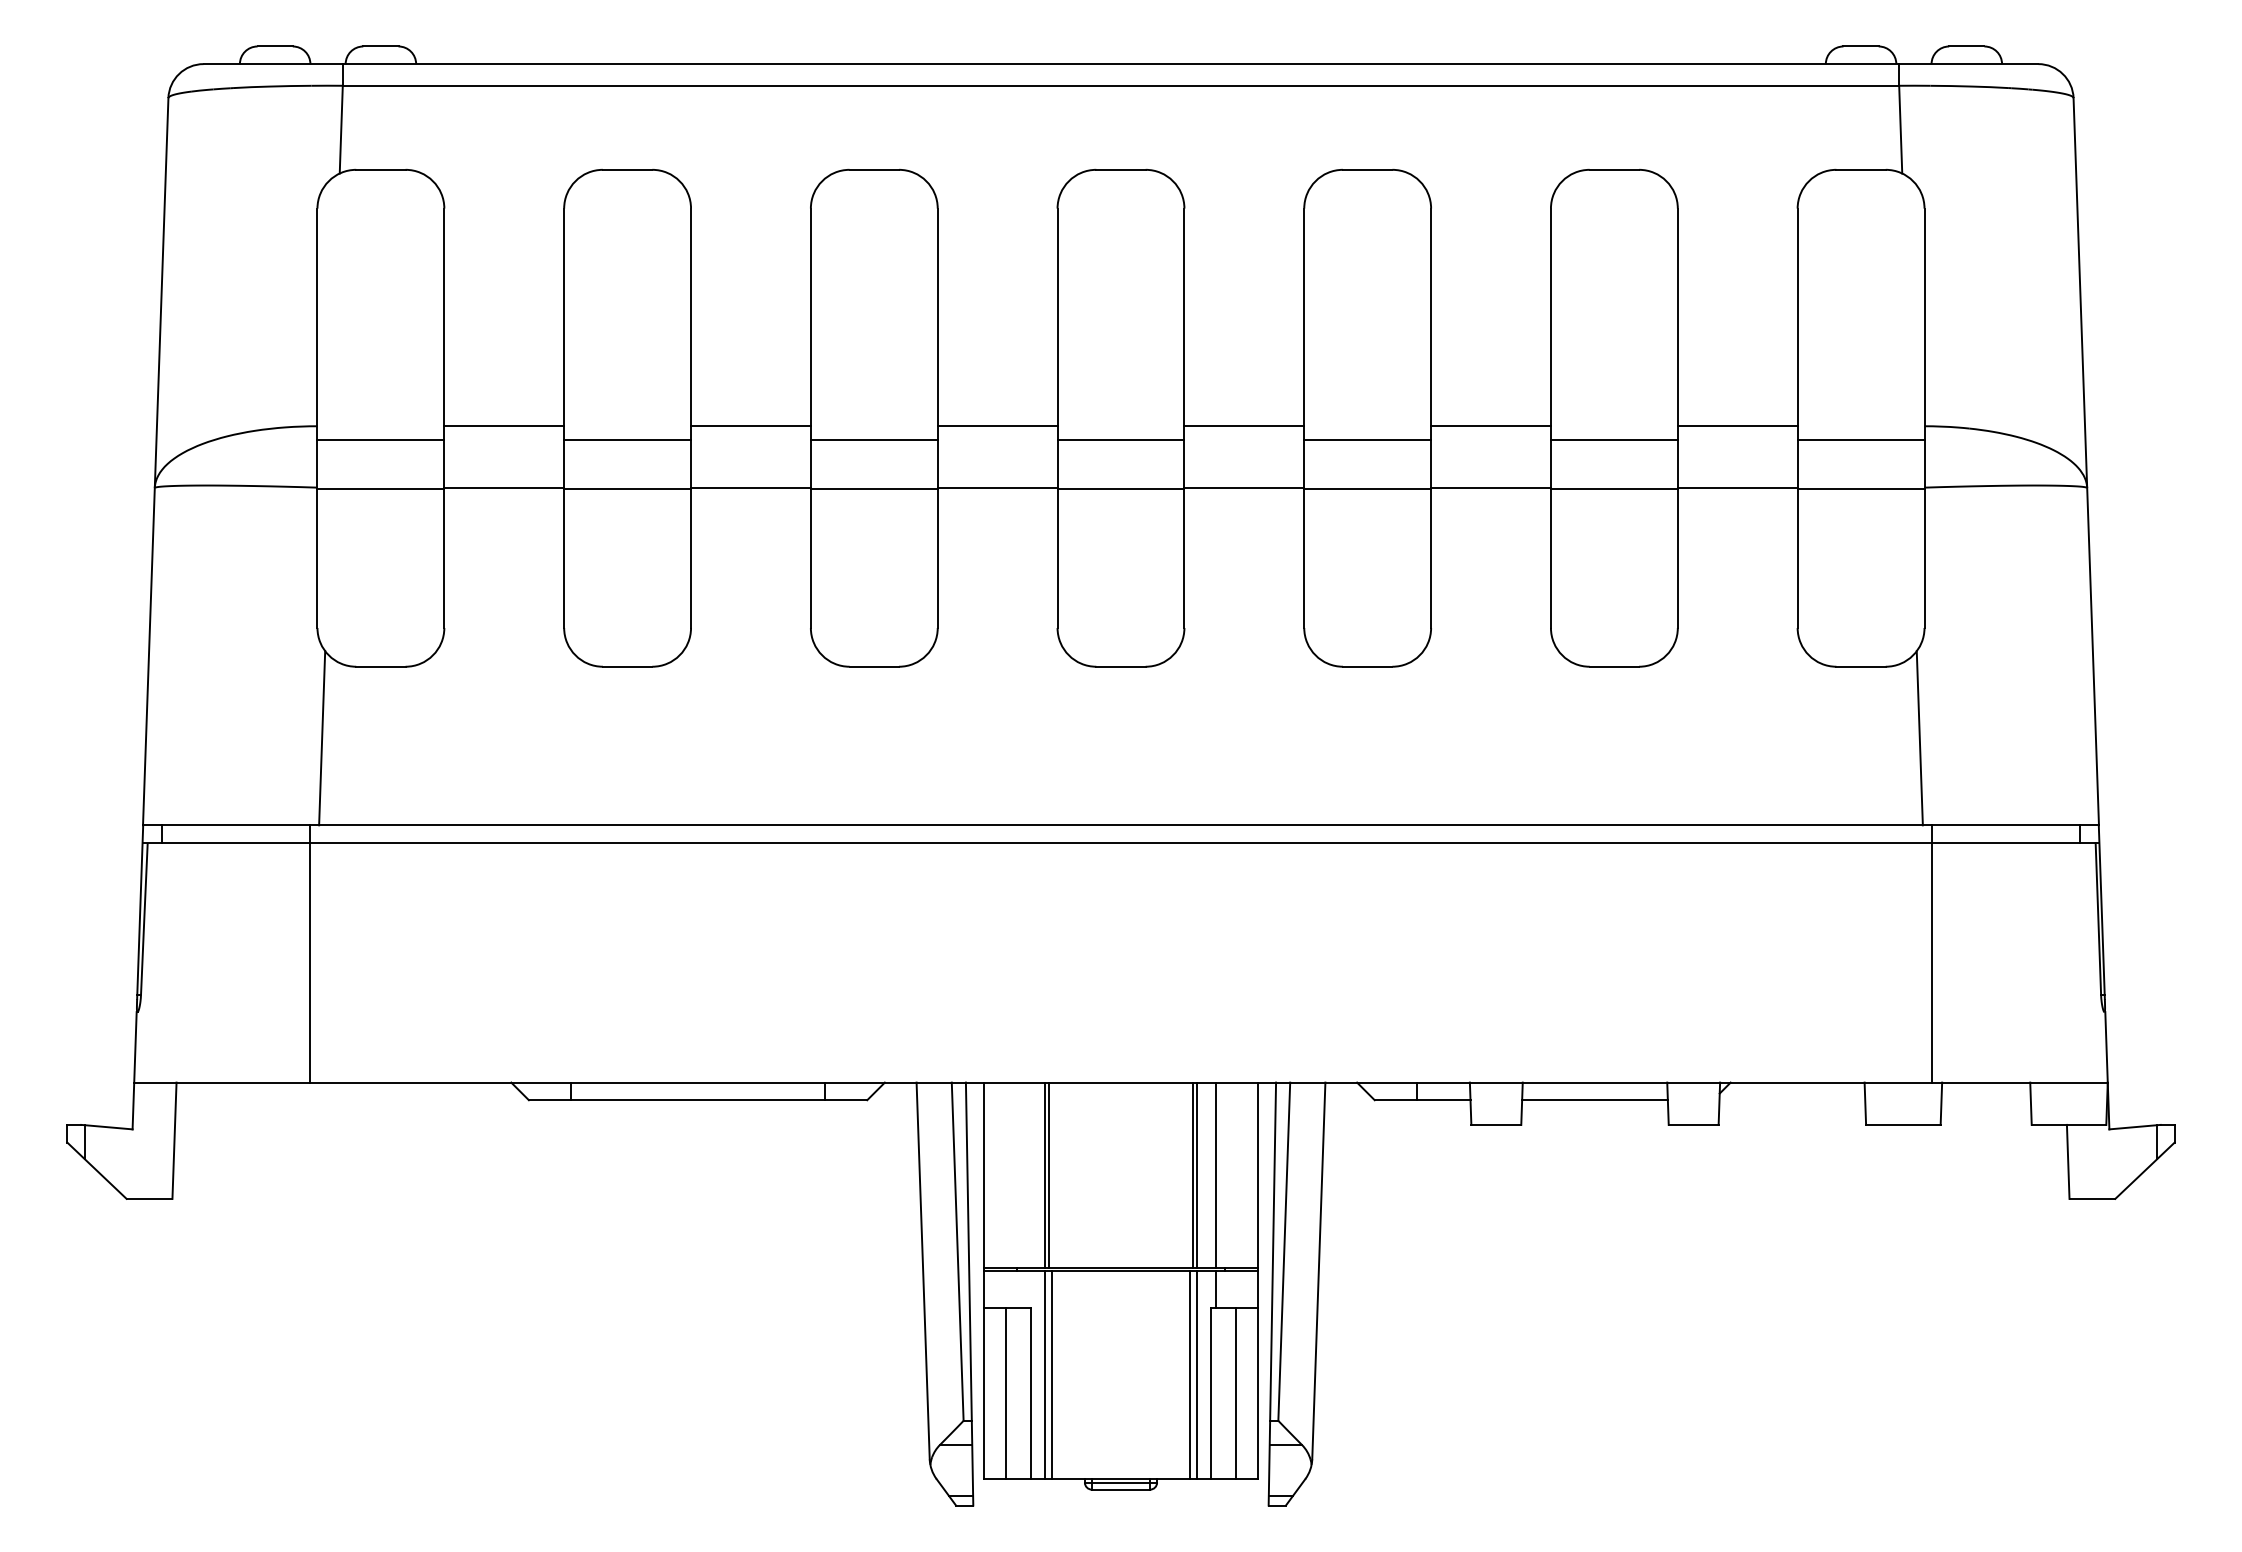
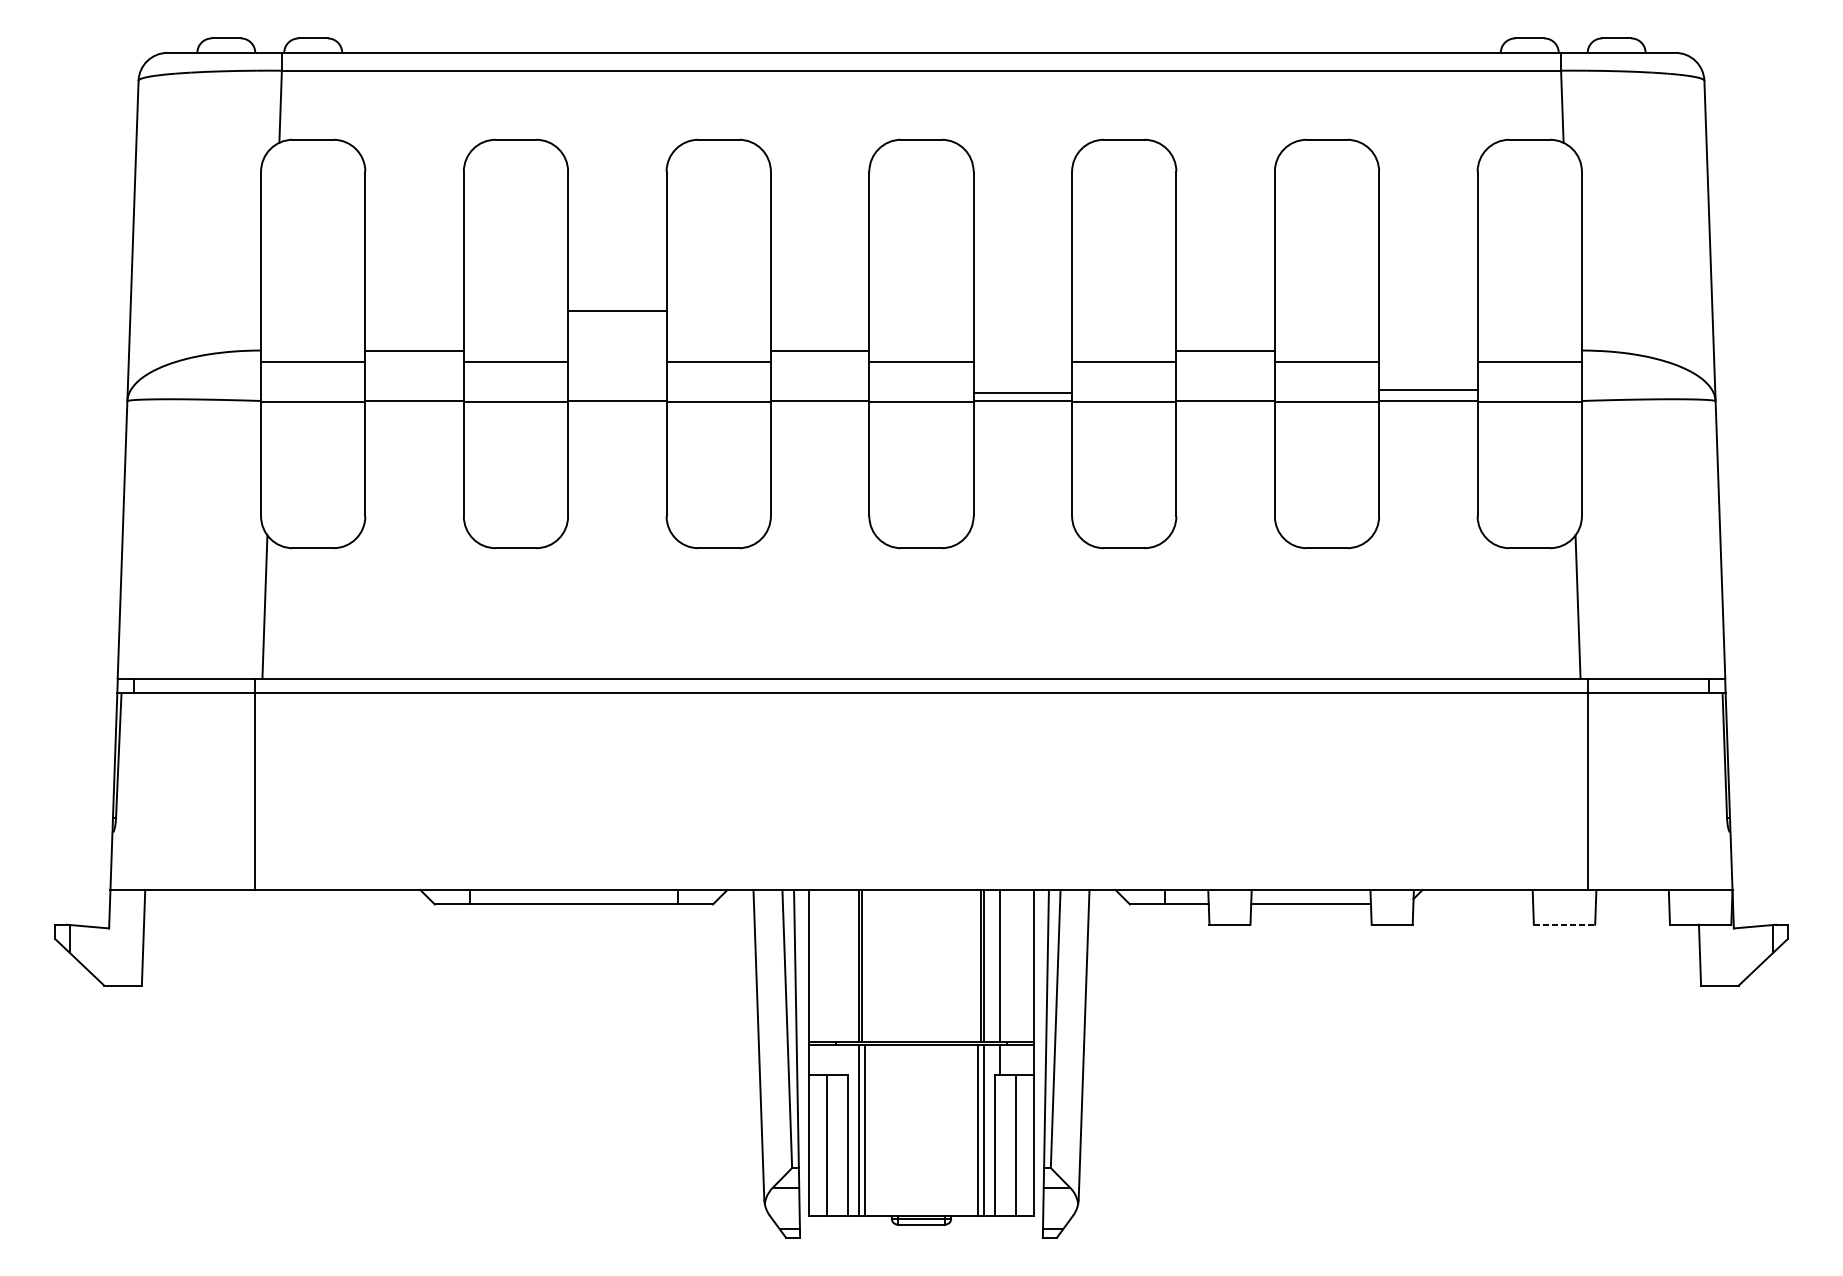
line: (750, 426) -> (616, 311), moved
line: (1244, 426) -> (1023, 392), moved
line: (1737, 426) -> (1428, 390), moved
line: (1903, 1124) -> (1564, 924), solid -> dashed

